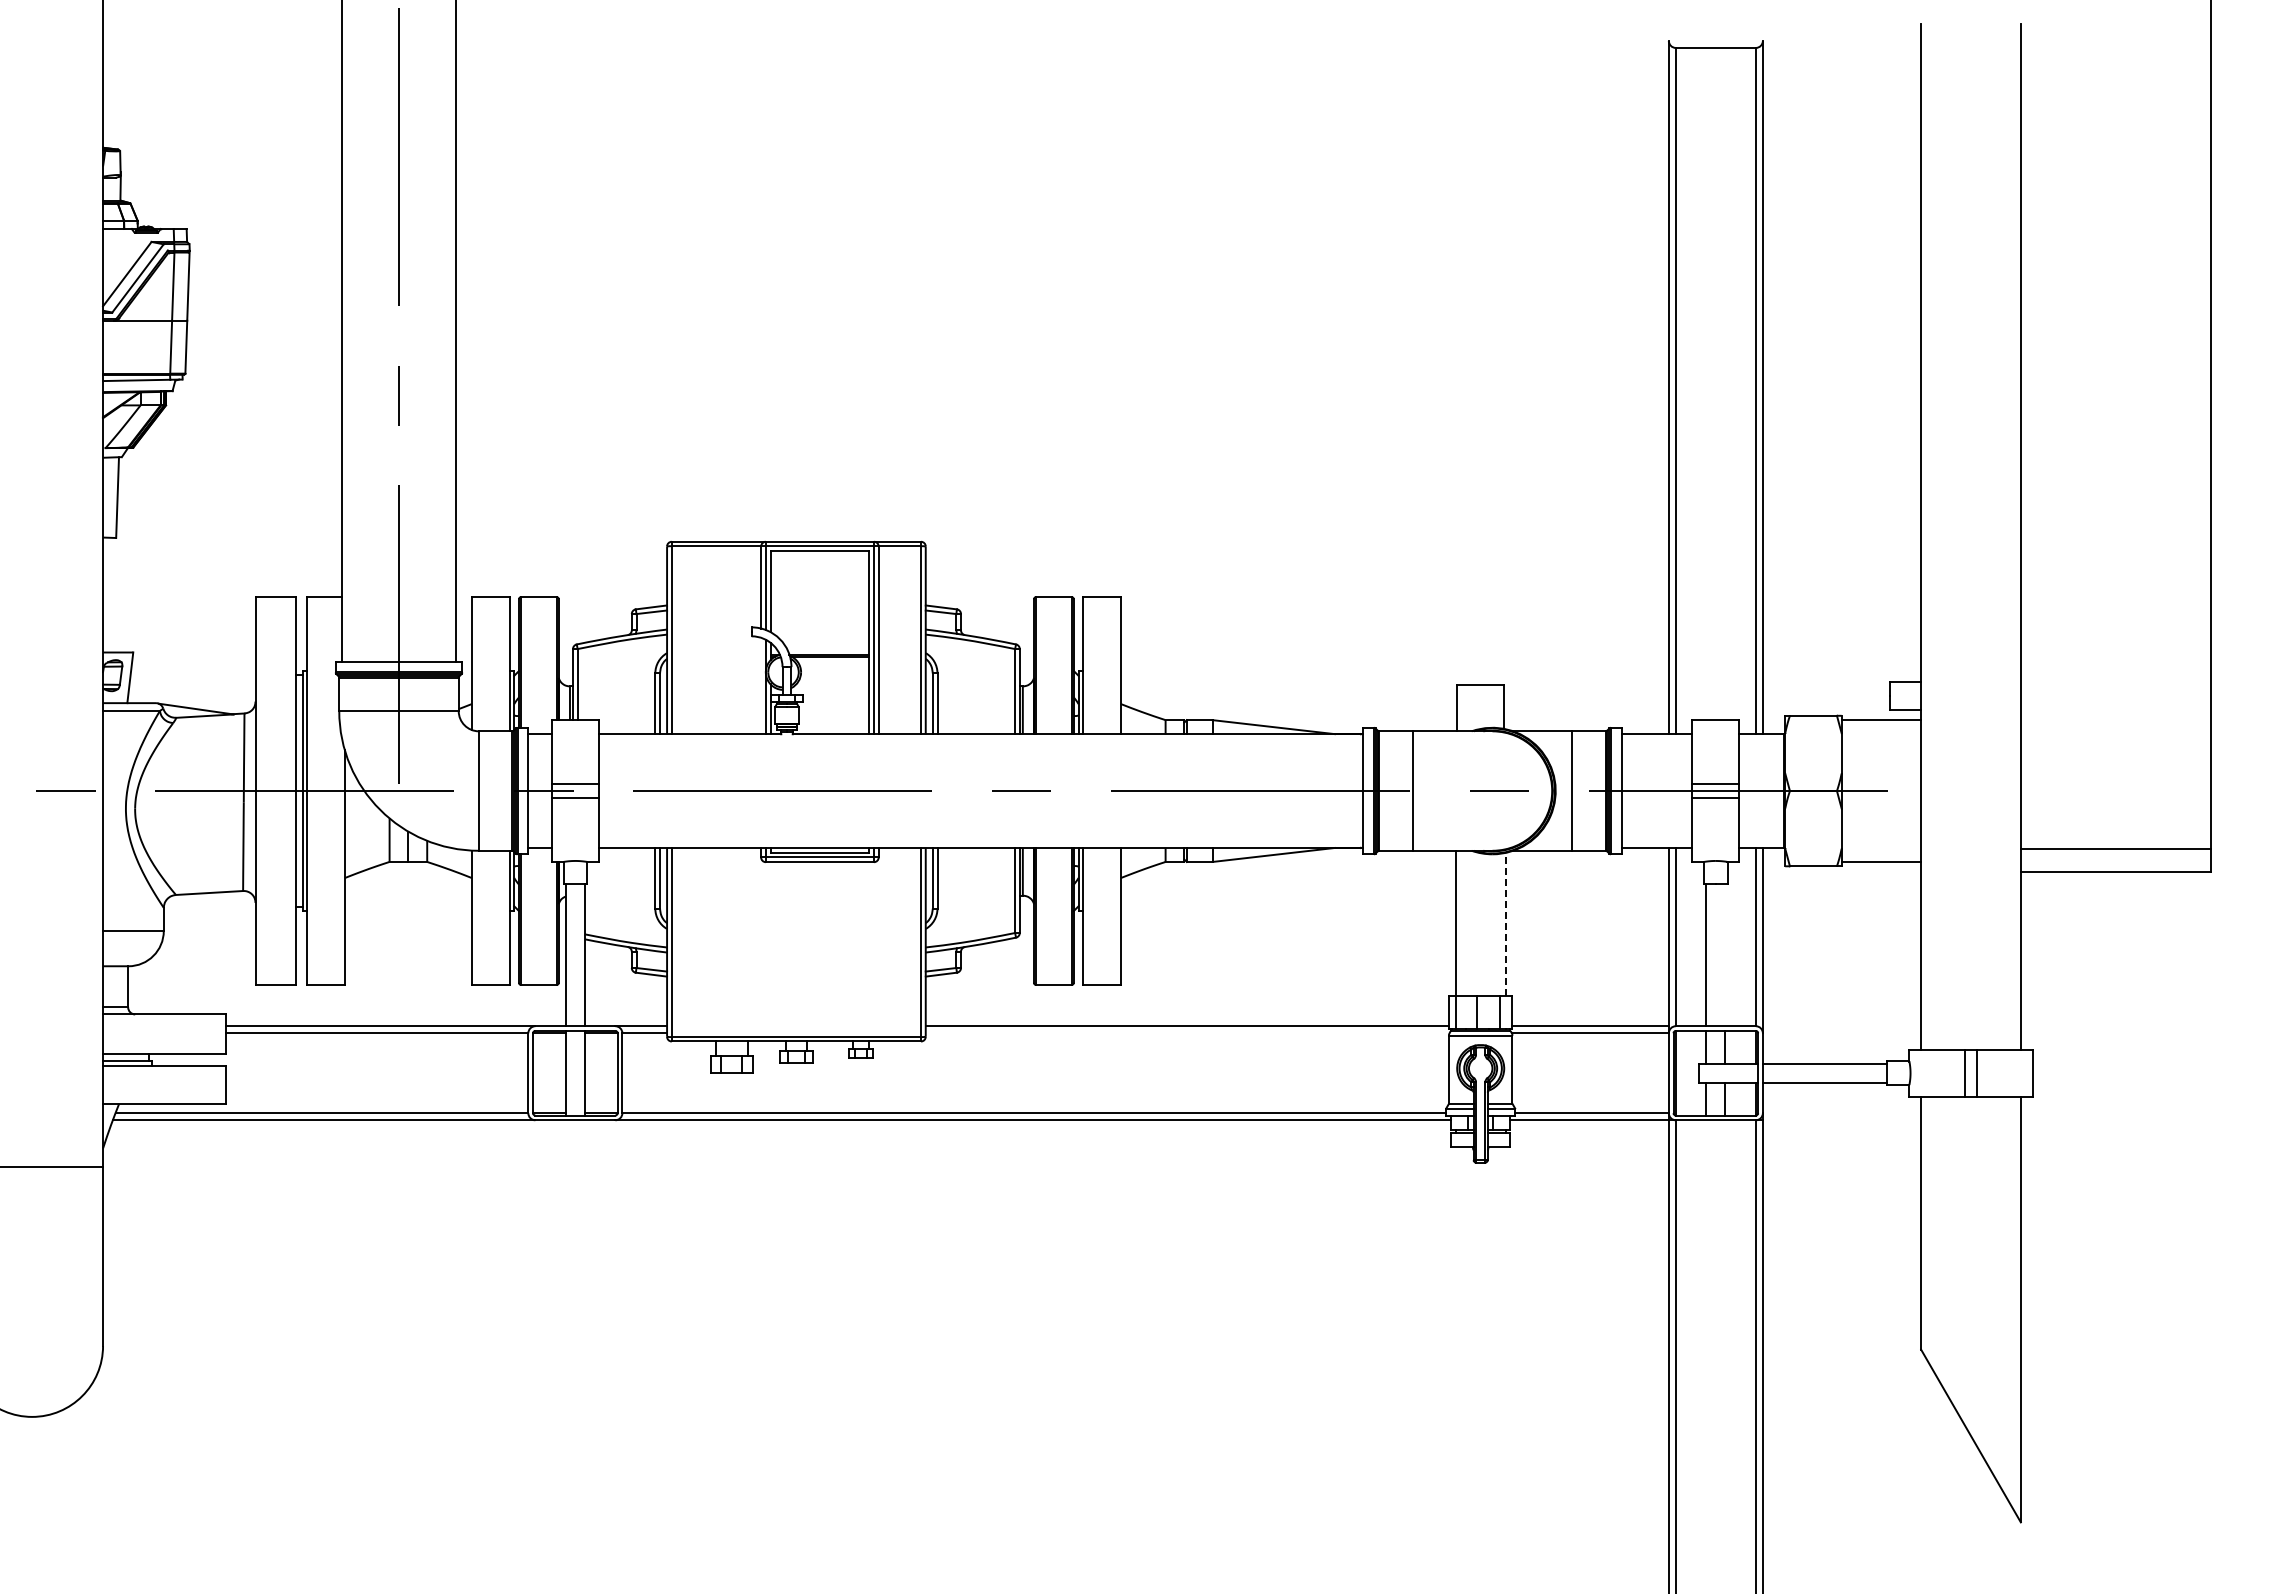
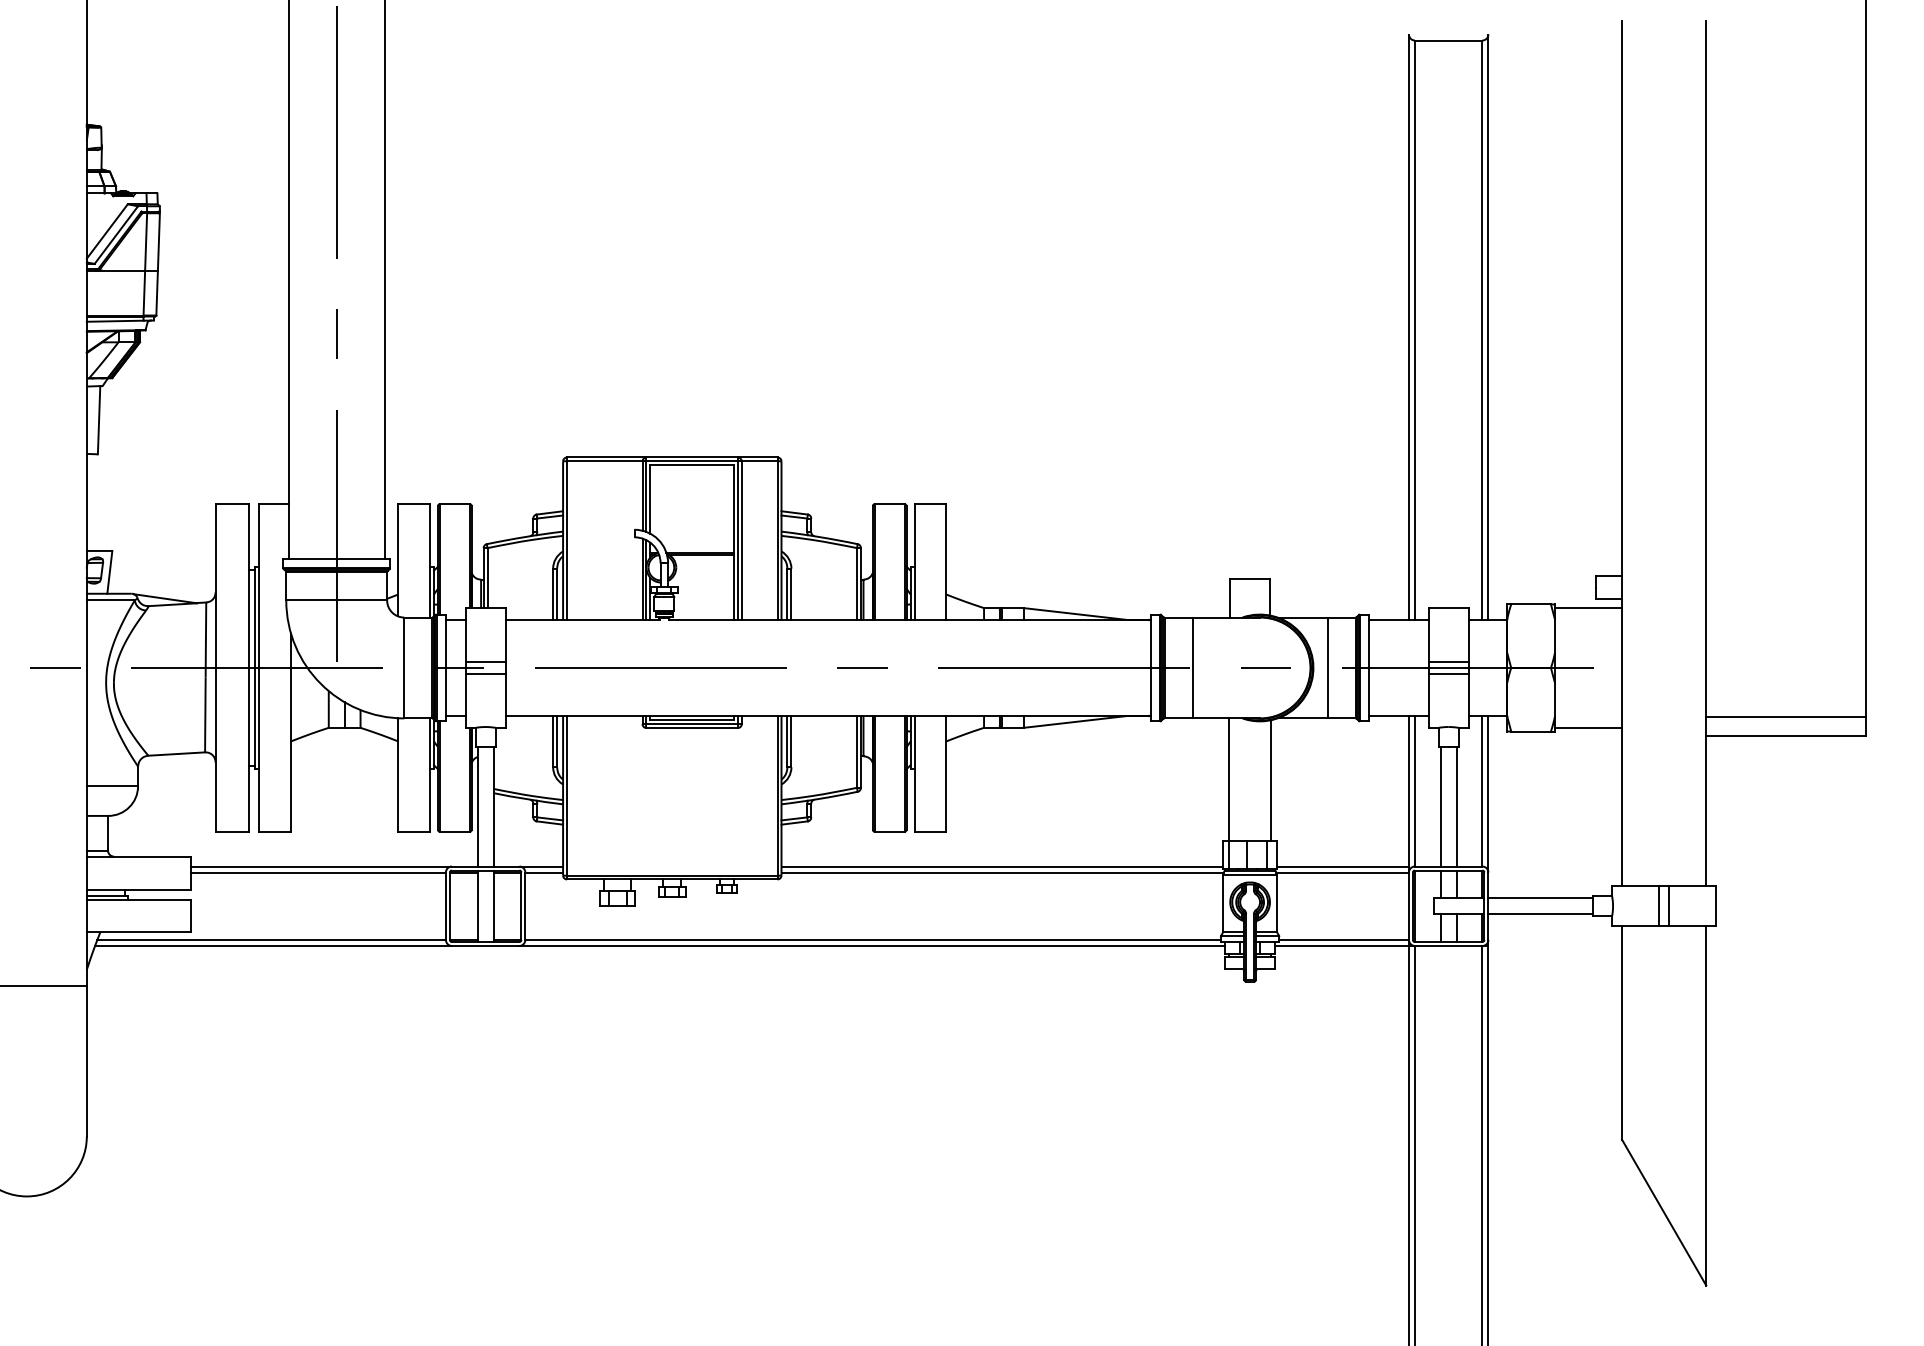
line: (761, 685) -> (642, 578), added
line: (1505, 923) -> (1271, 779), dashed -> solid
line: (1725, 955) -> (1456, 806), added
line: (1187, 1033) -> (1002, 872), added

